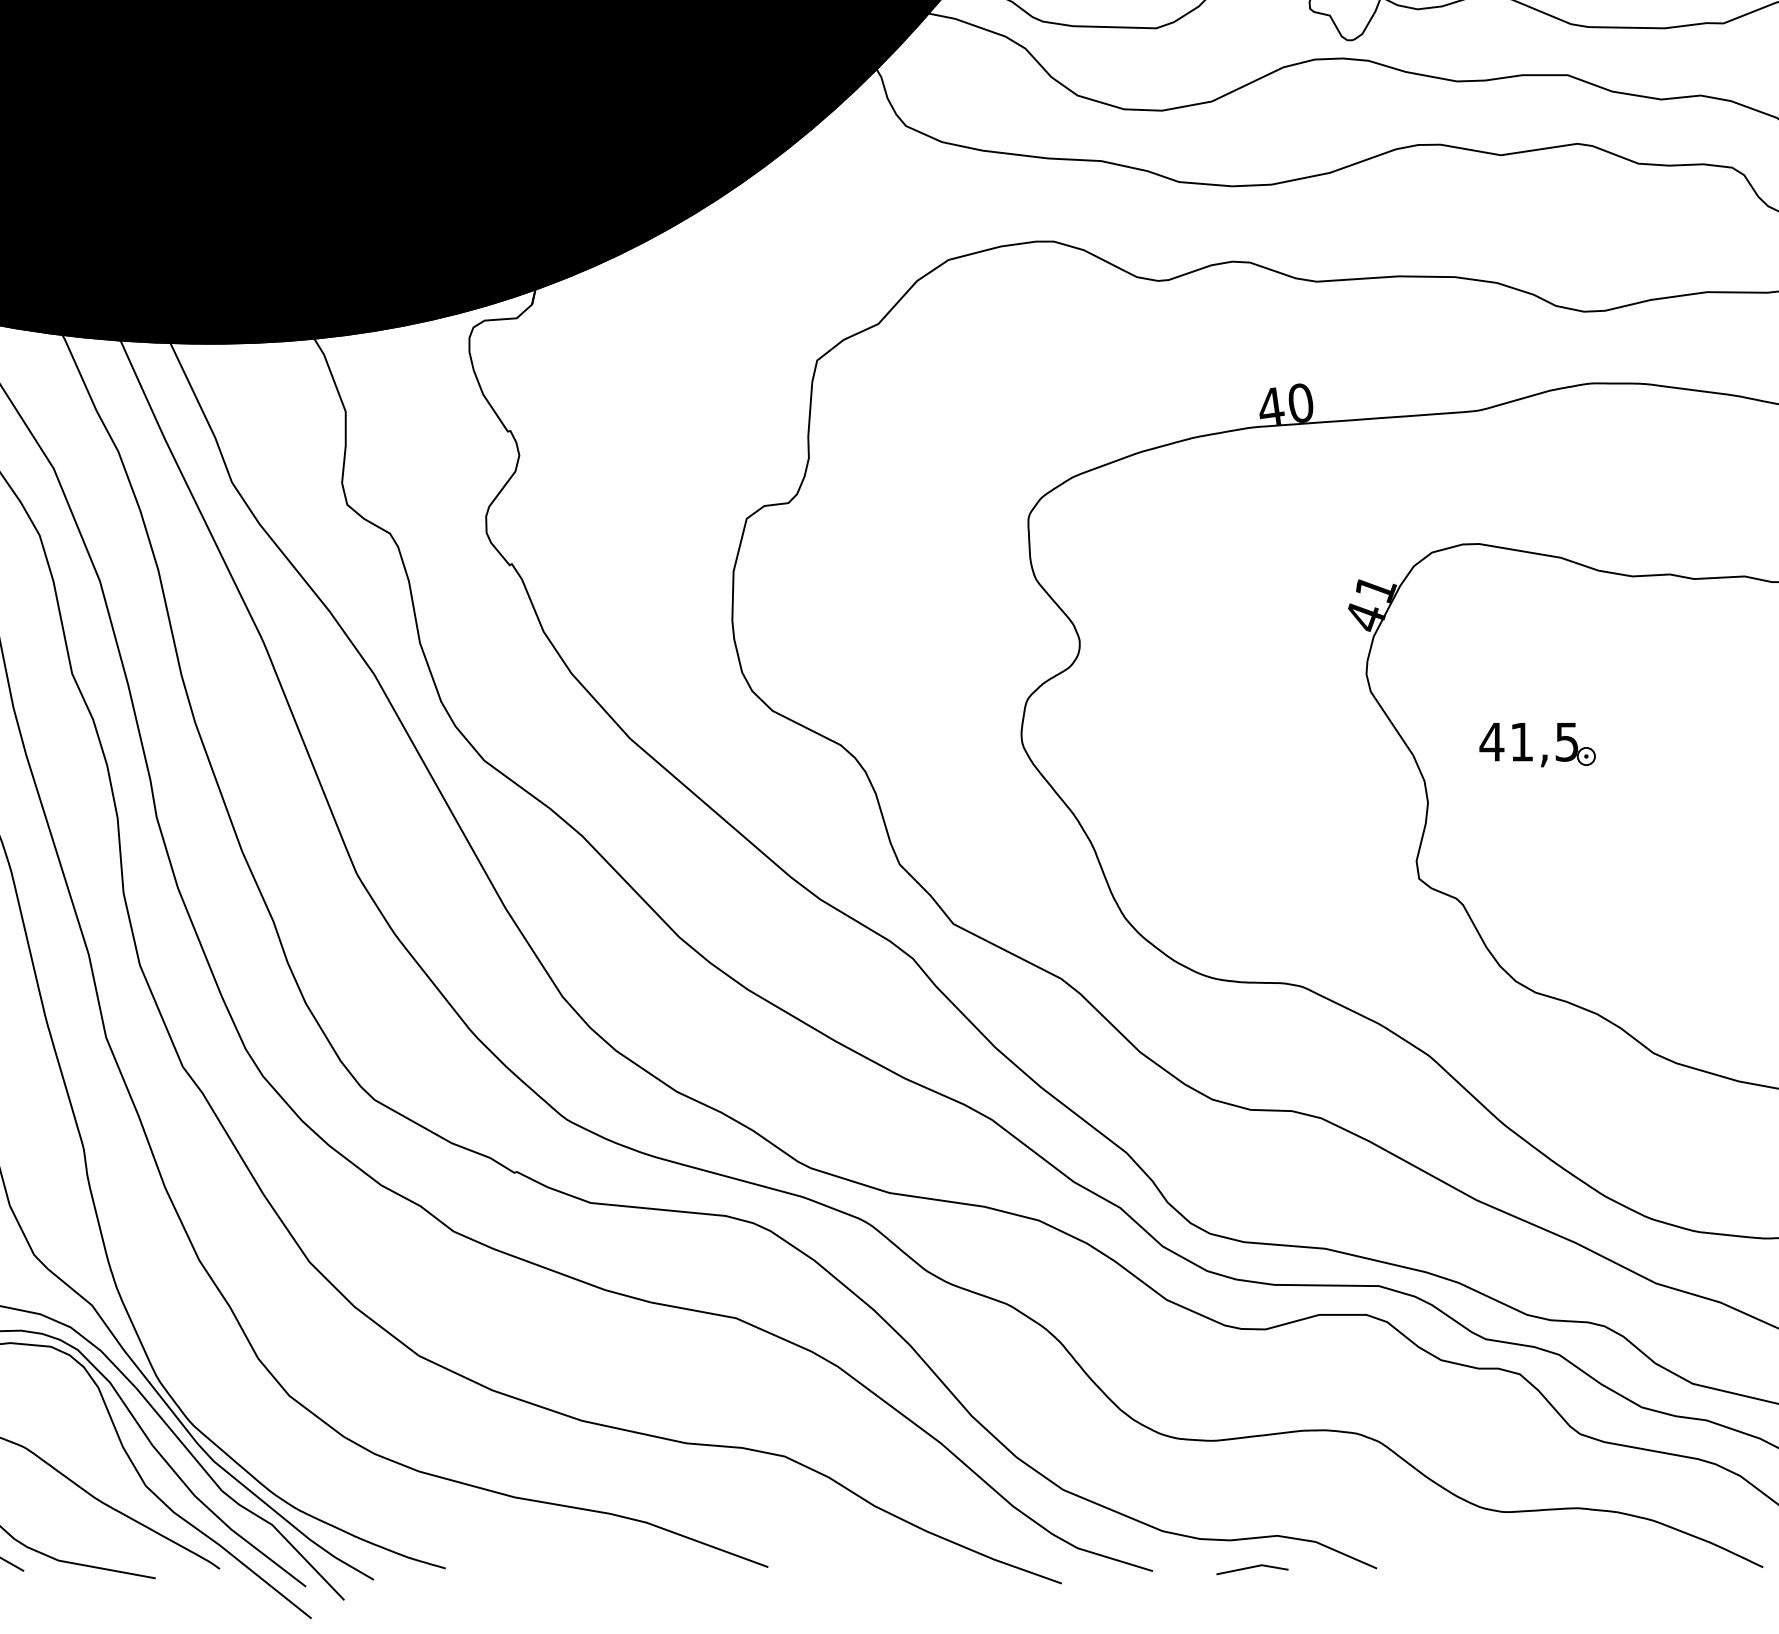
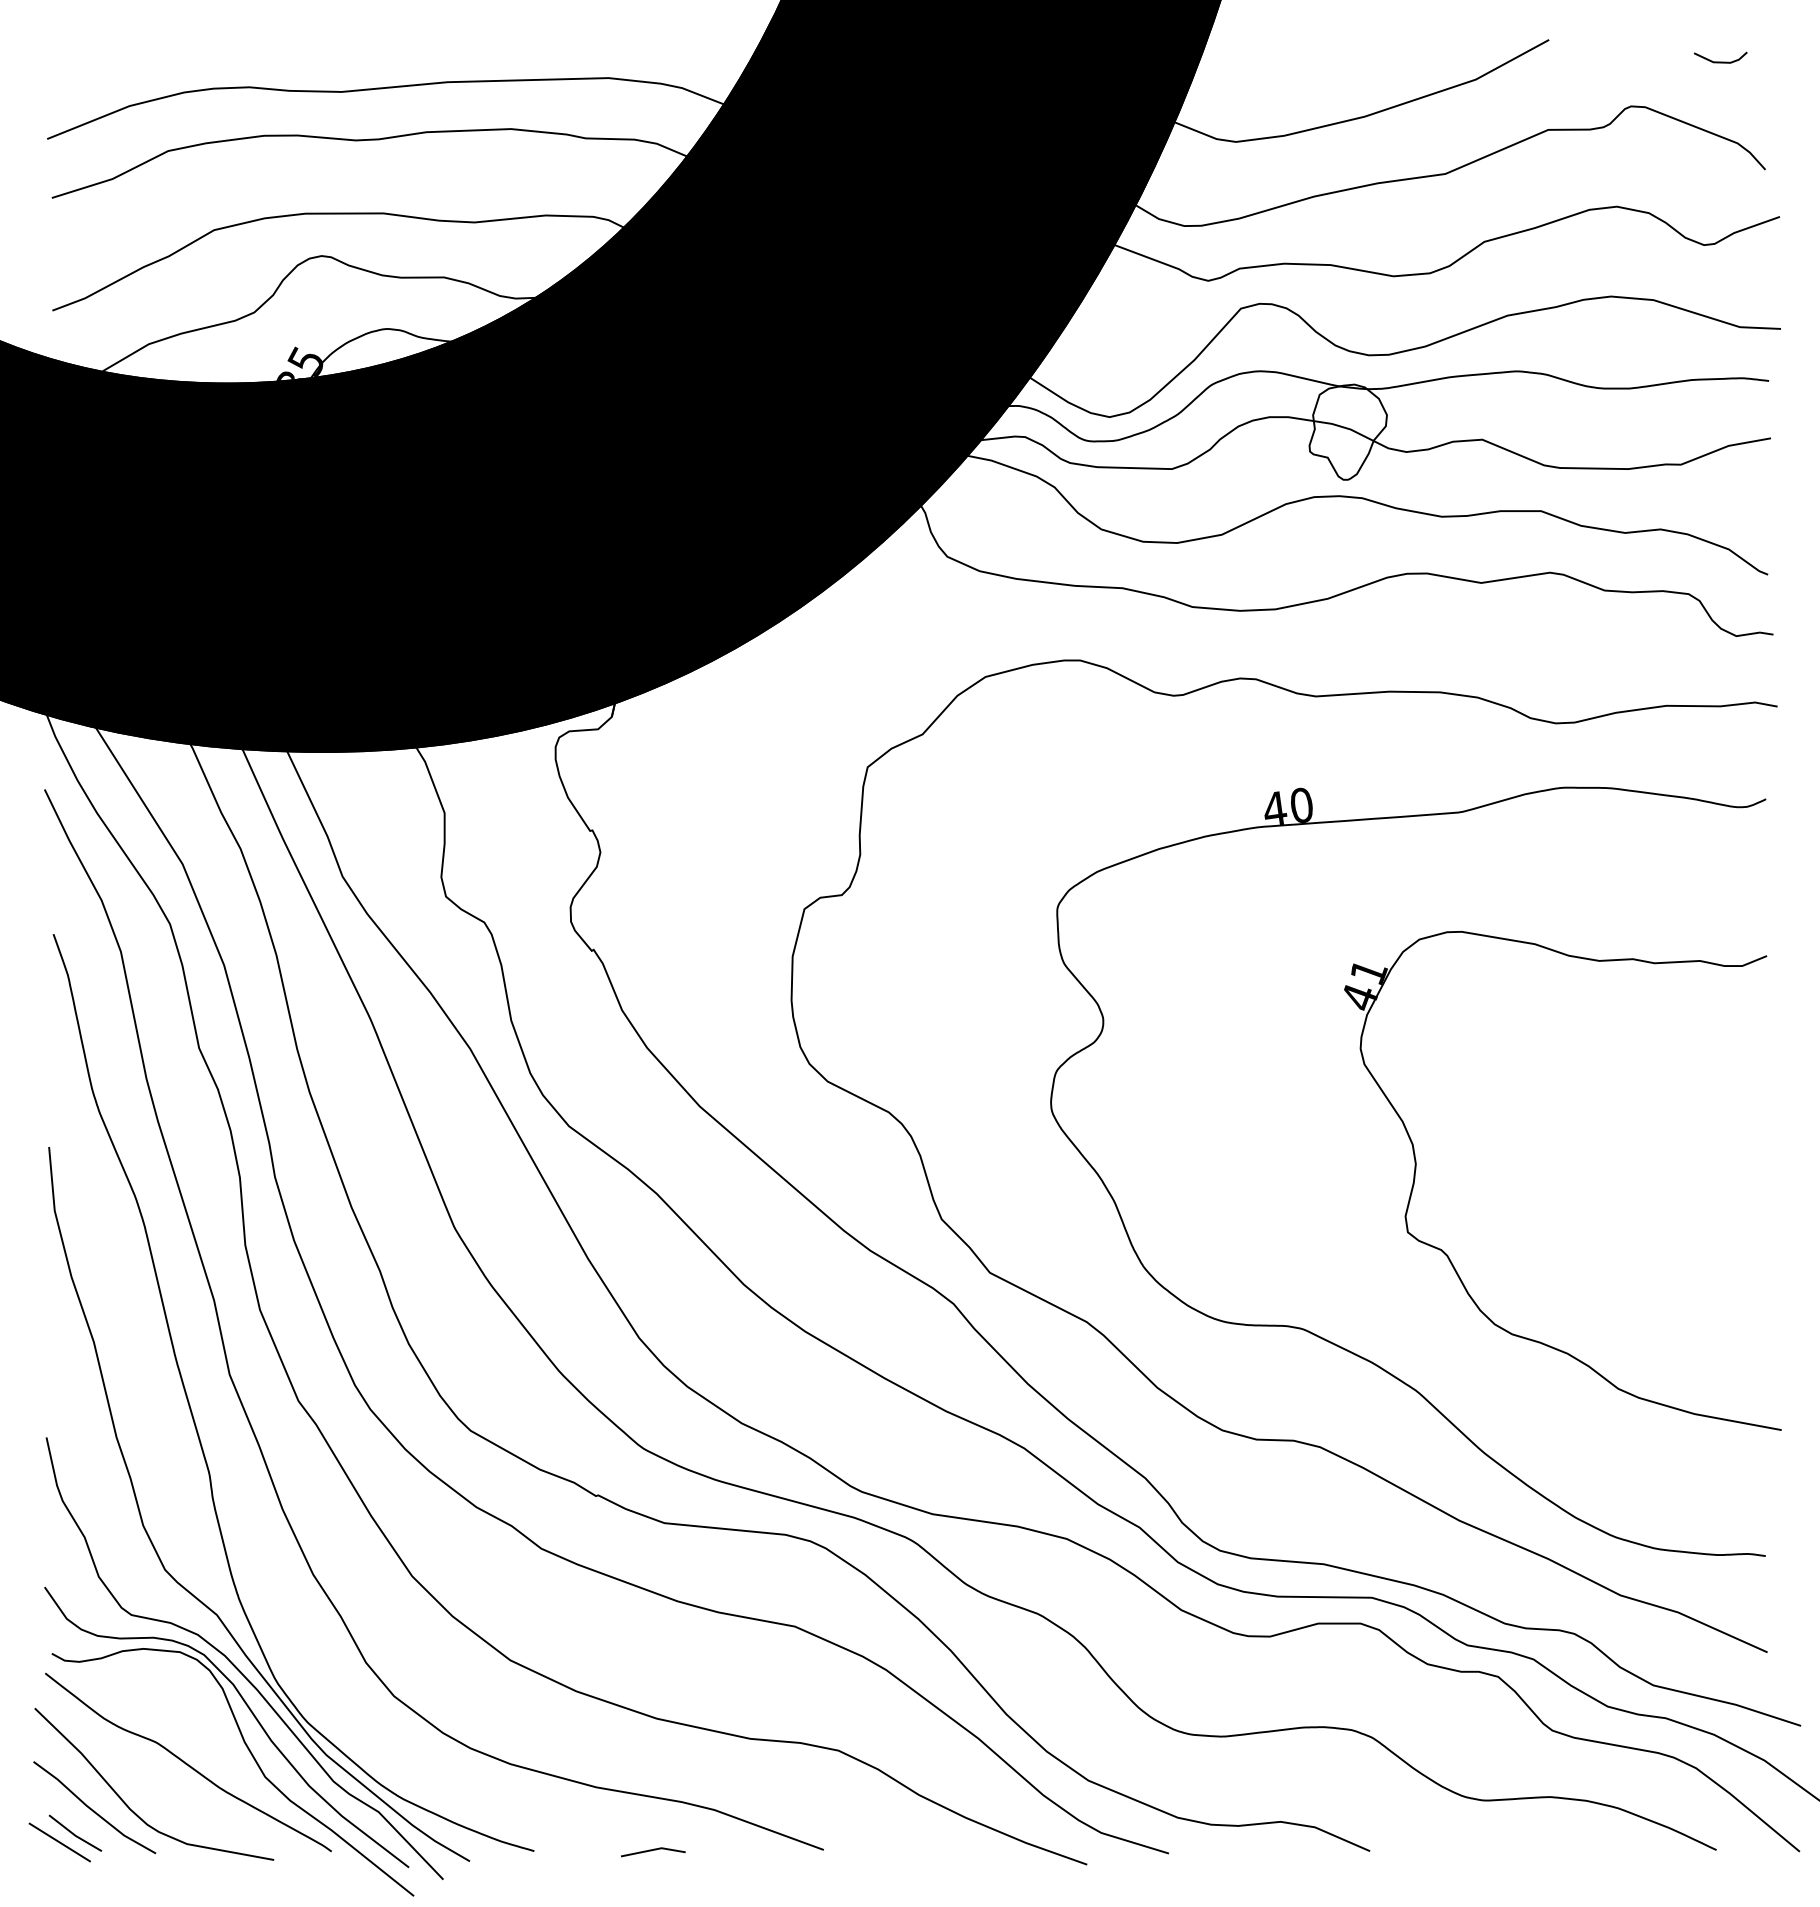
part: (1542, 755) -> (1518, 1121), removed
line: (1252, 1567) -> (653, 1850), moved

